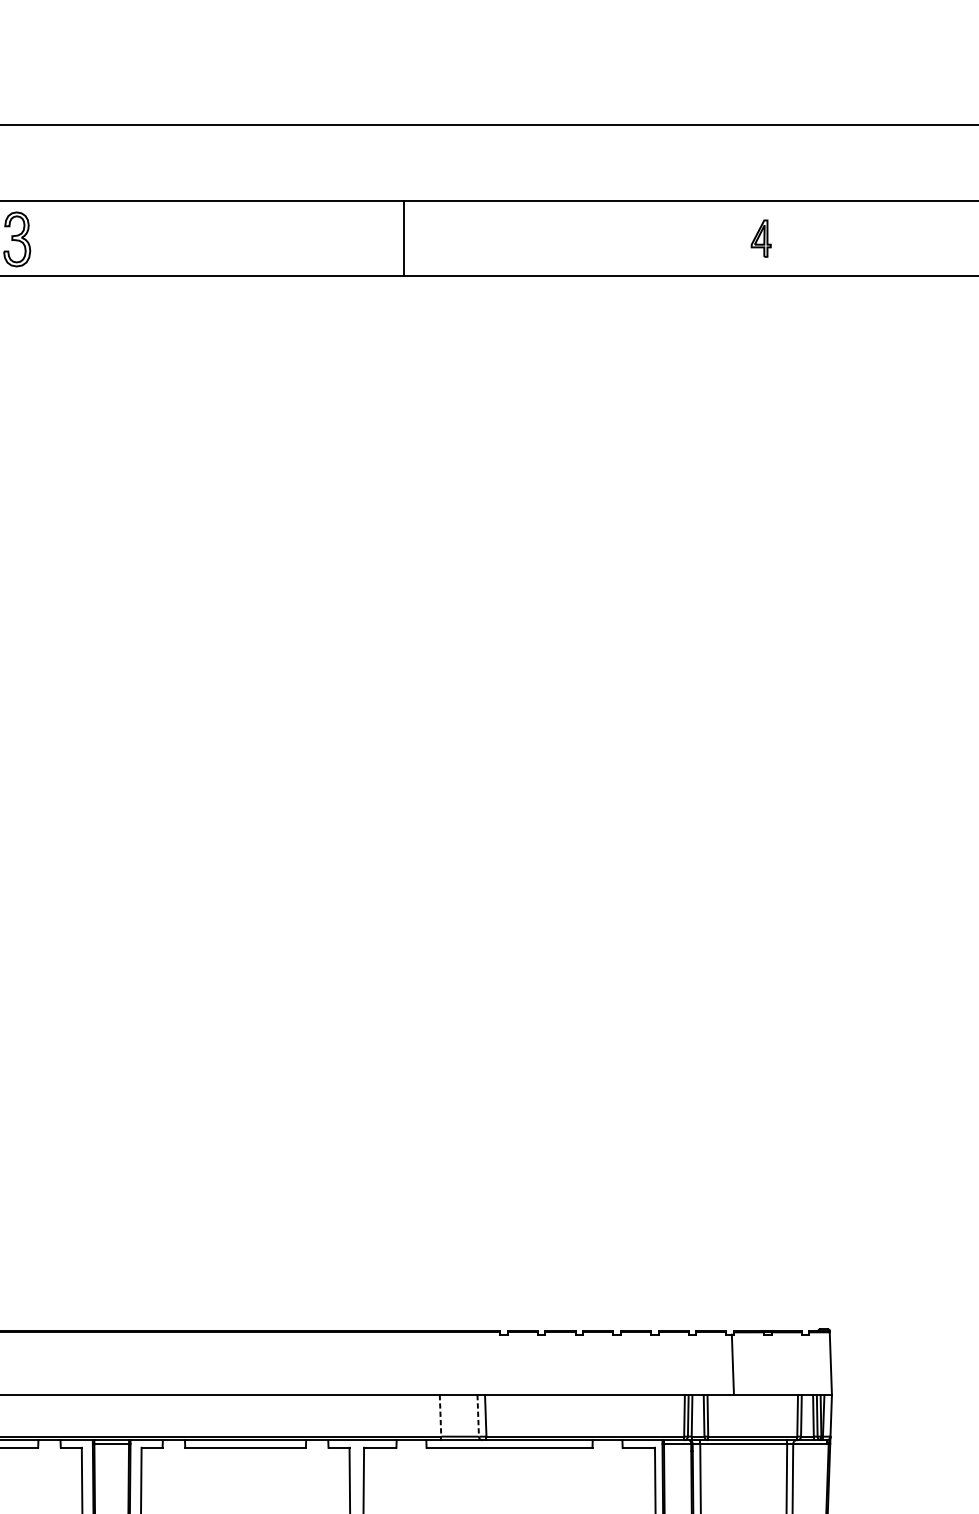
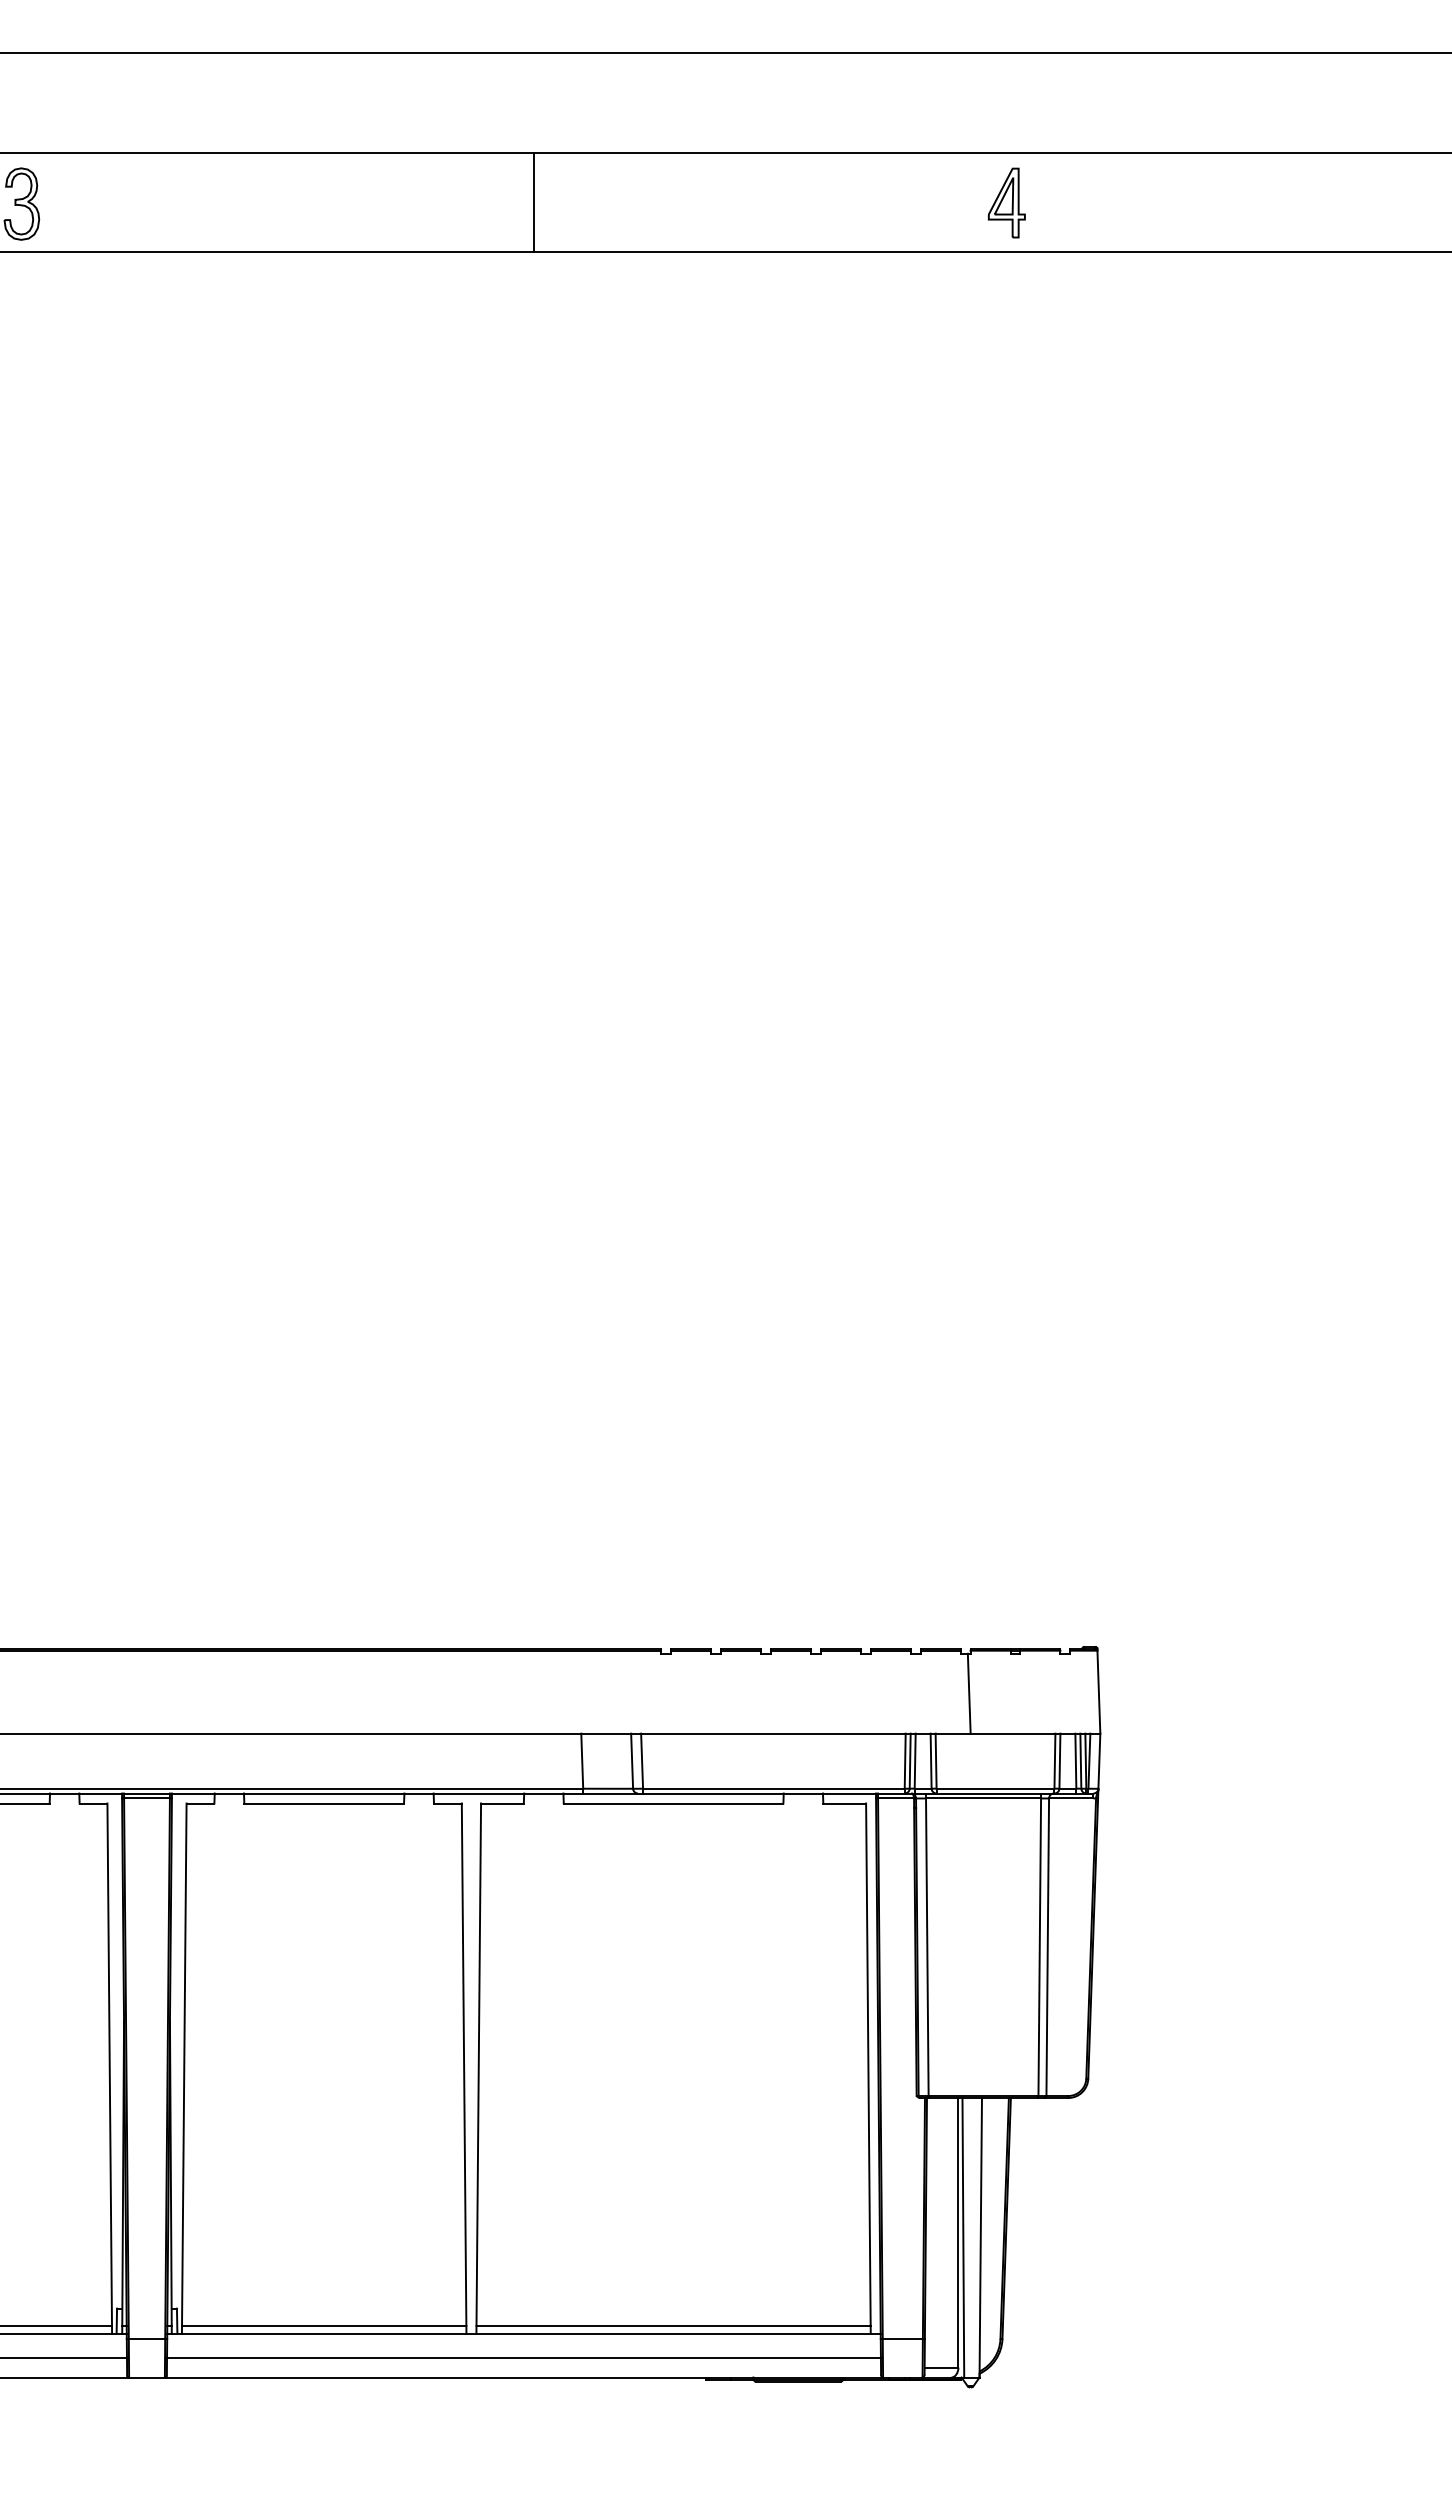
part: (761, 238) -> (1006, 202), size x1.43
line: (440, 1416) -> (582, 1761), dashed -> solid
line: (478, 1416) -> (632, 1761), dashed -> solid

